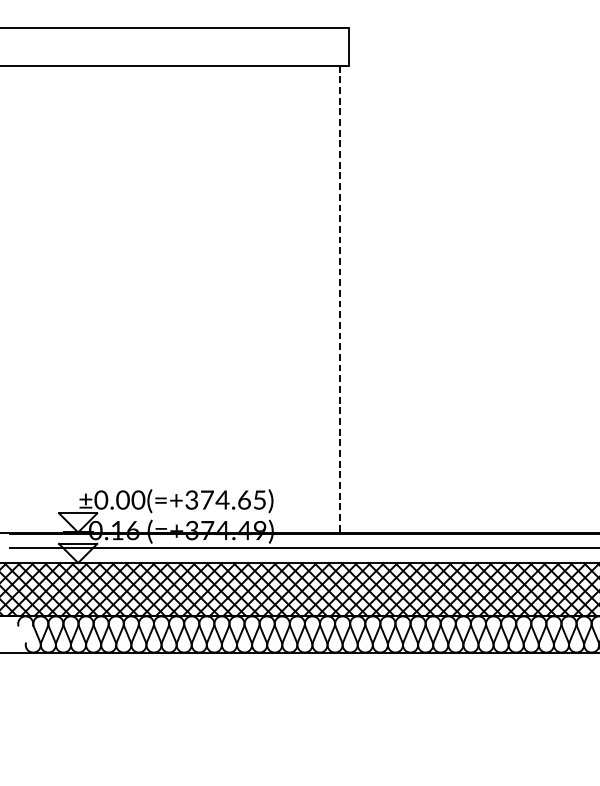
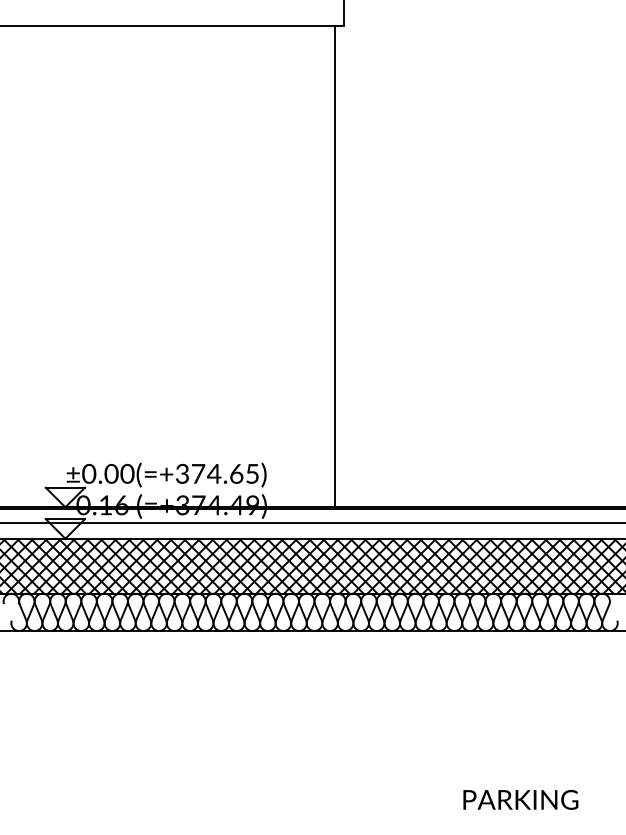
line: (339, 299) -> (334, 267), dashed -> solid

